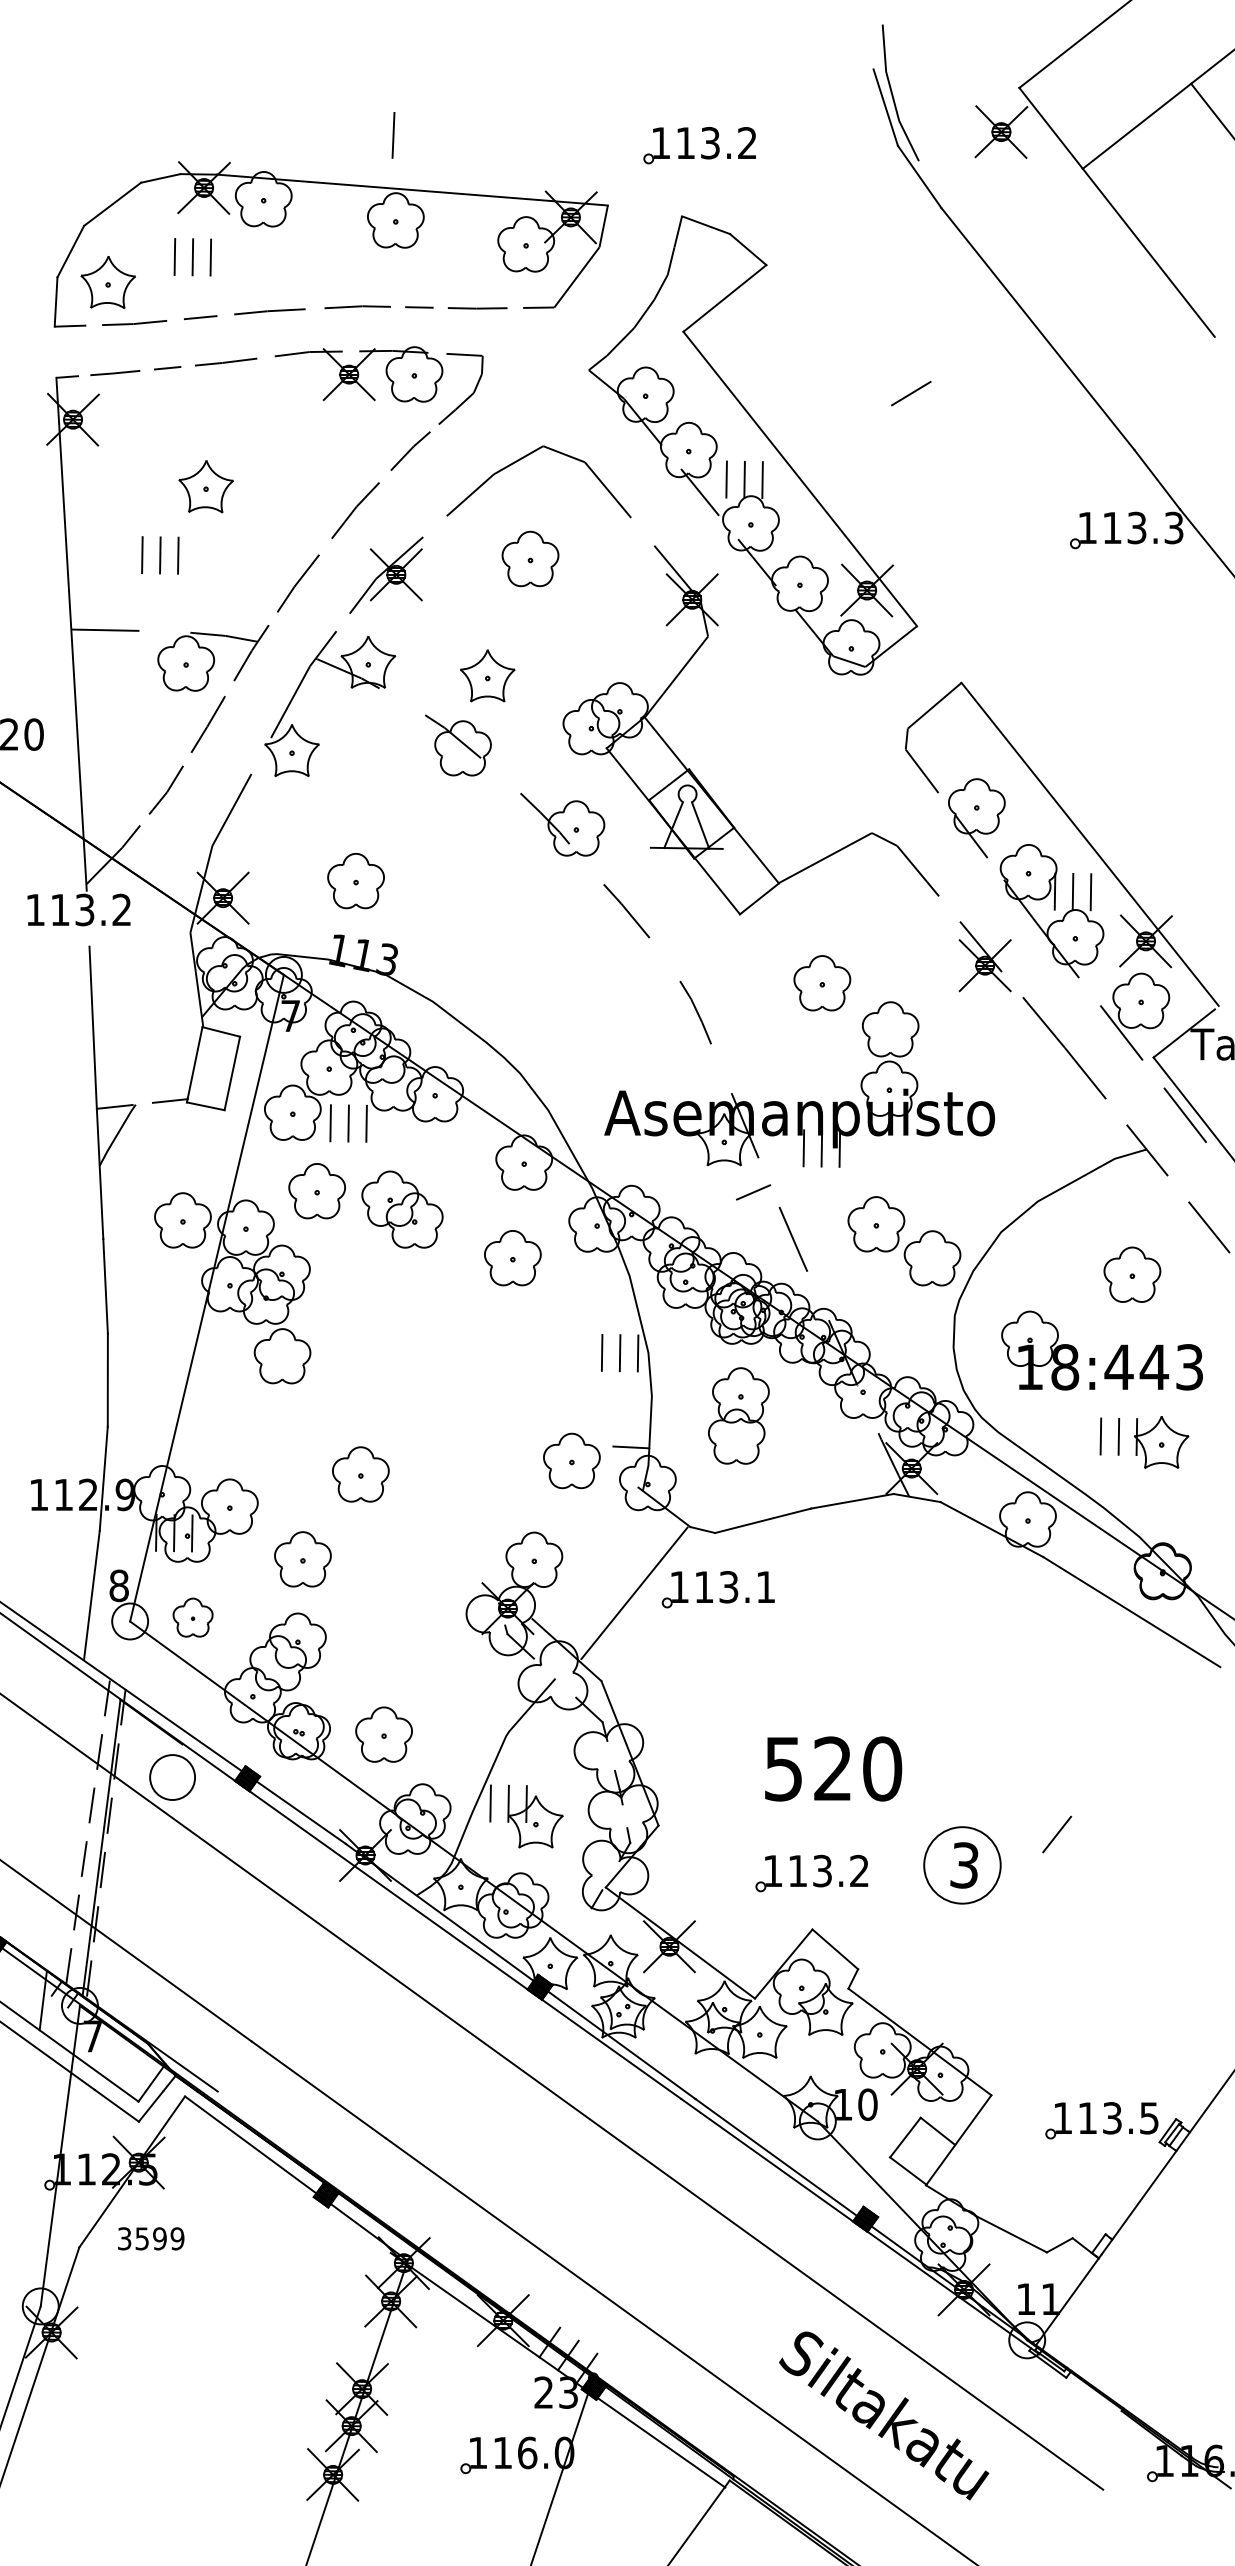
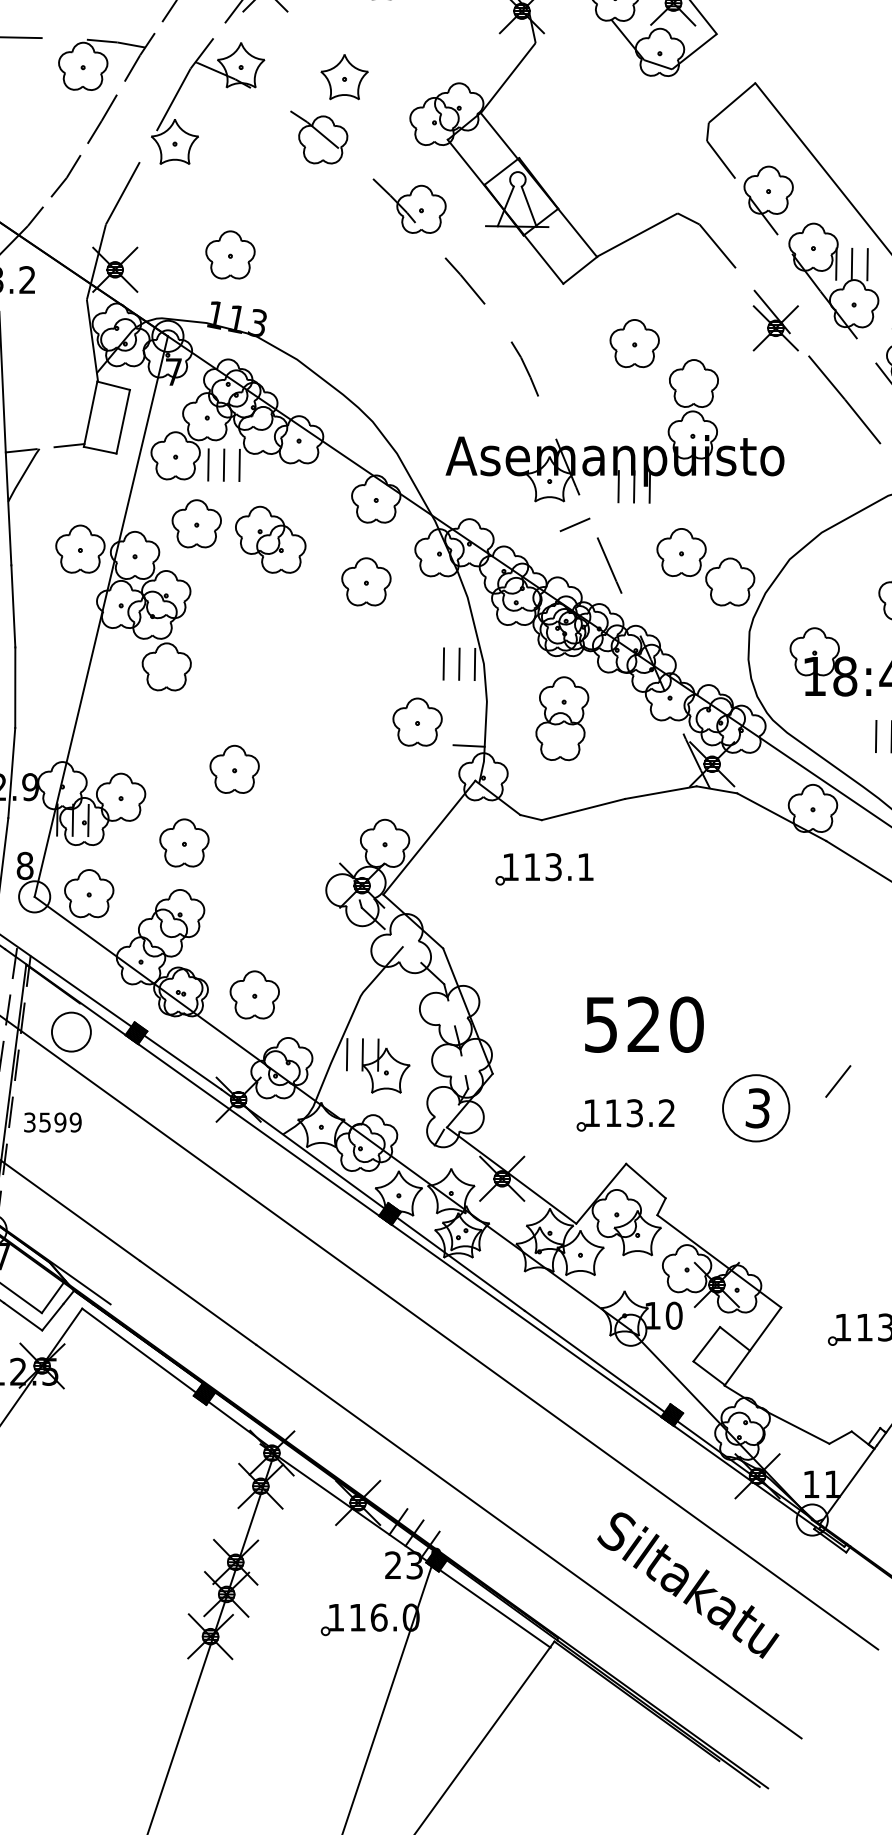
part: (571, 1460) -> (417, 721), moved
line: (634, 1593) -> (429, 837), moved
part: (192, 1617) -> (88, 893), size x1.43
text: (151, 2238) -> (53, 1122), moved

